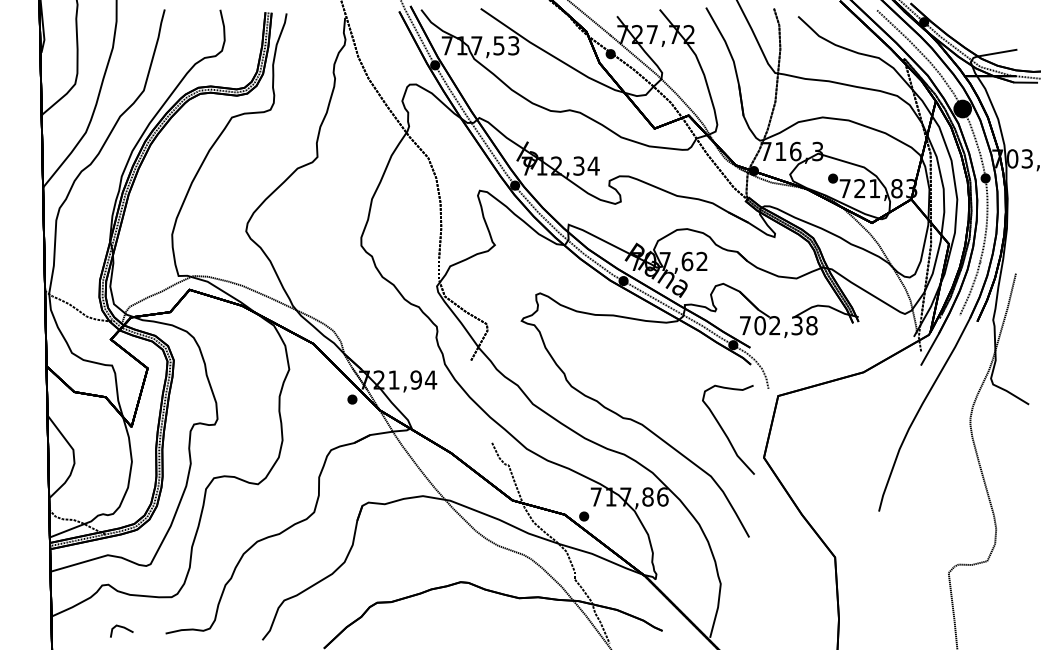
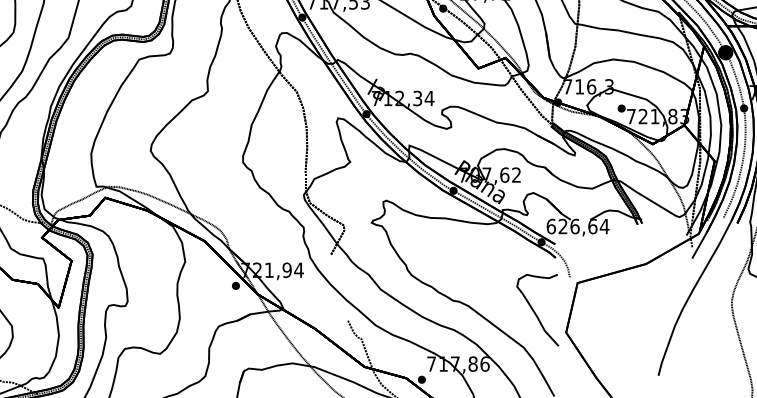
text: (778, 325) -> (577, 226), 702,38 -> 626,64

